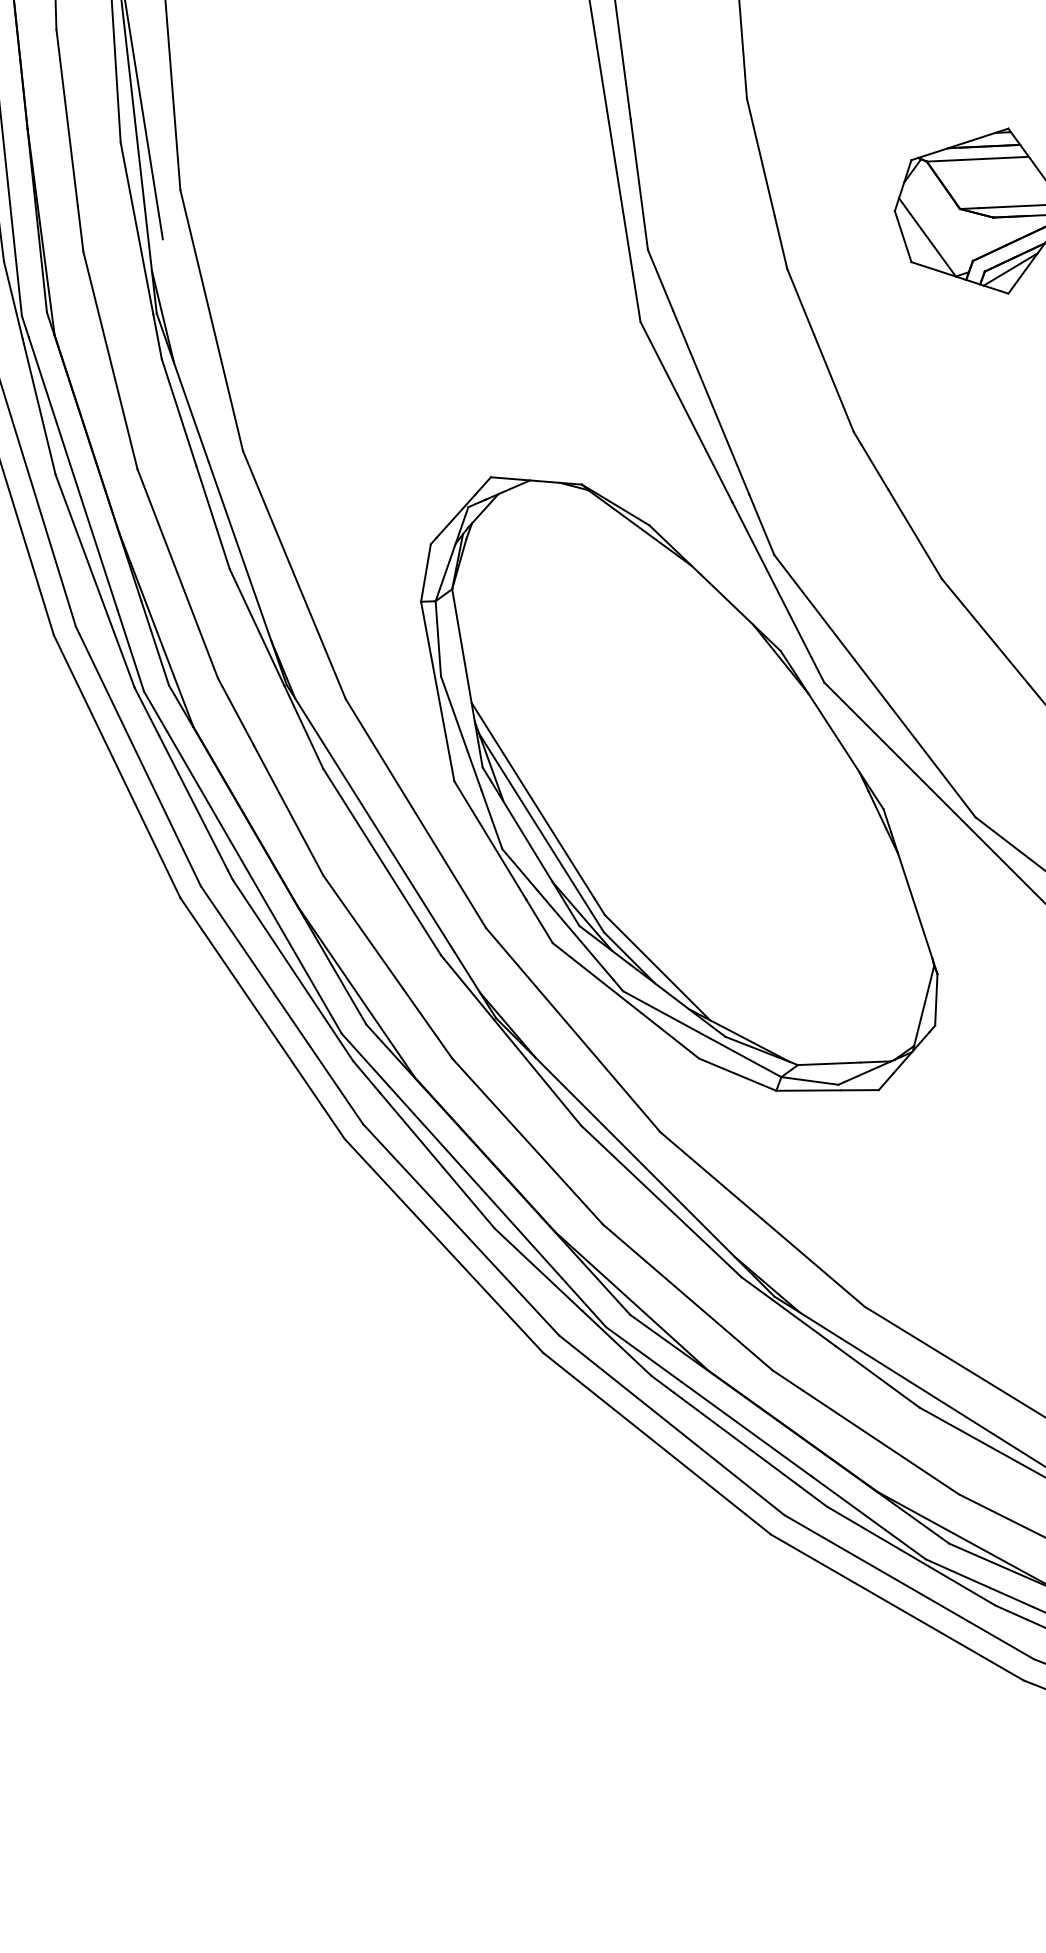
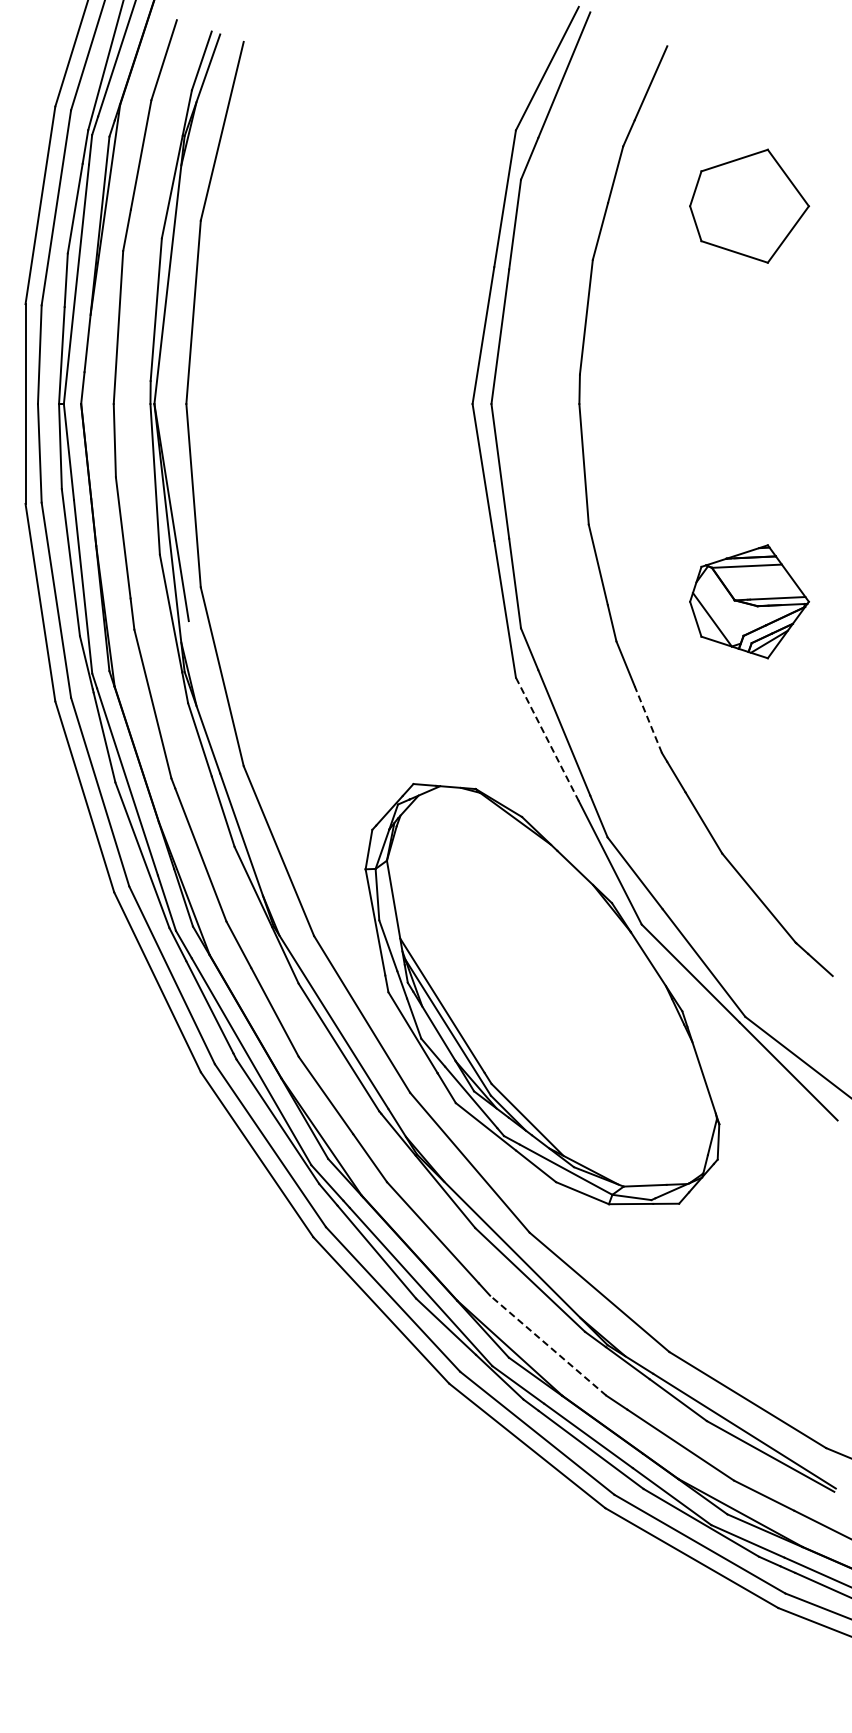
line: (834, 383) -> (648, 719), solid -> dashed
line: (686, 412) -> (547, 739), solid -> dashed
line: (688, 1297) -> (548, 1345), solid -> dashed

